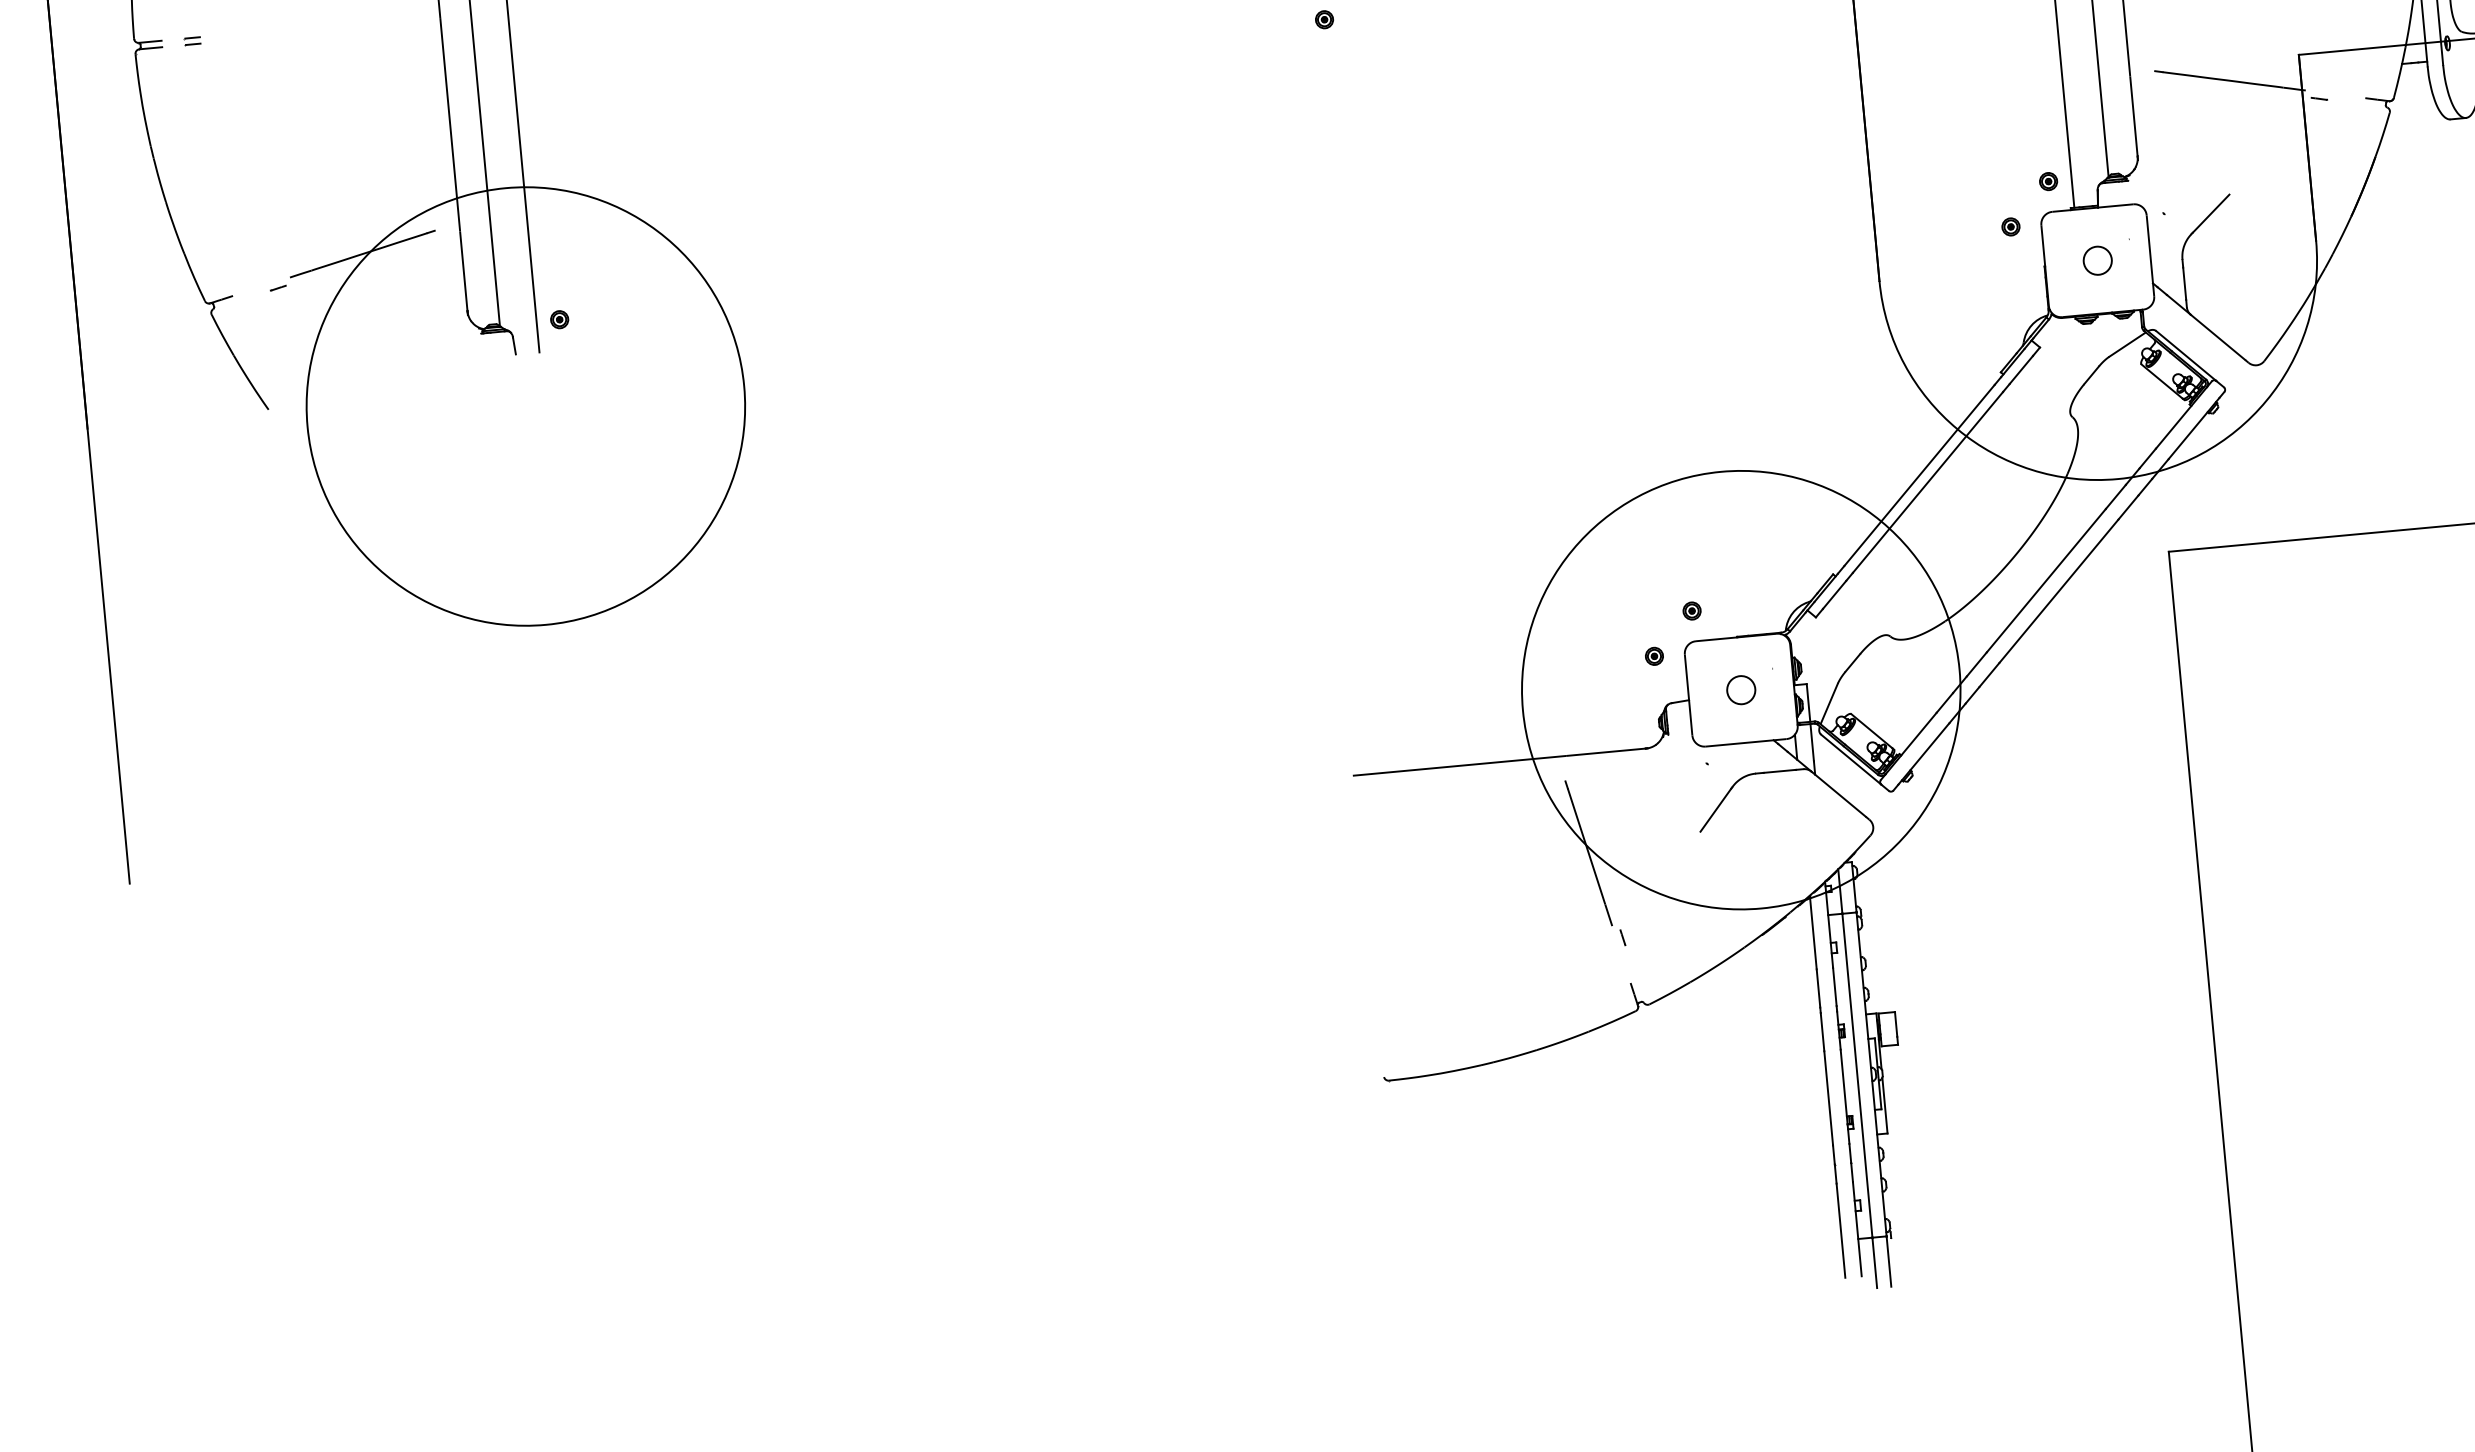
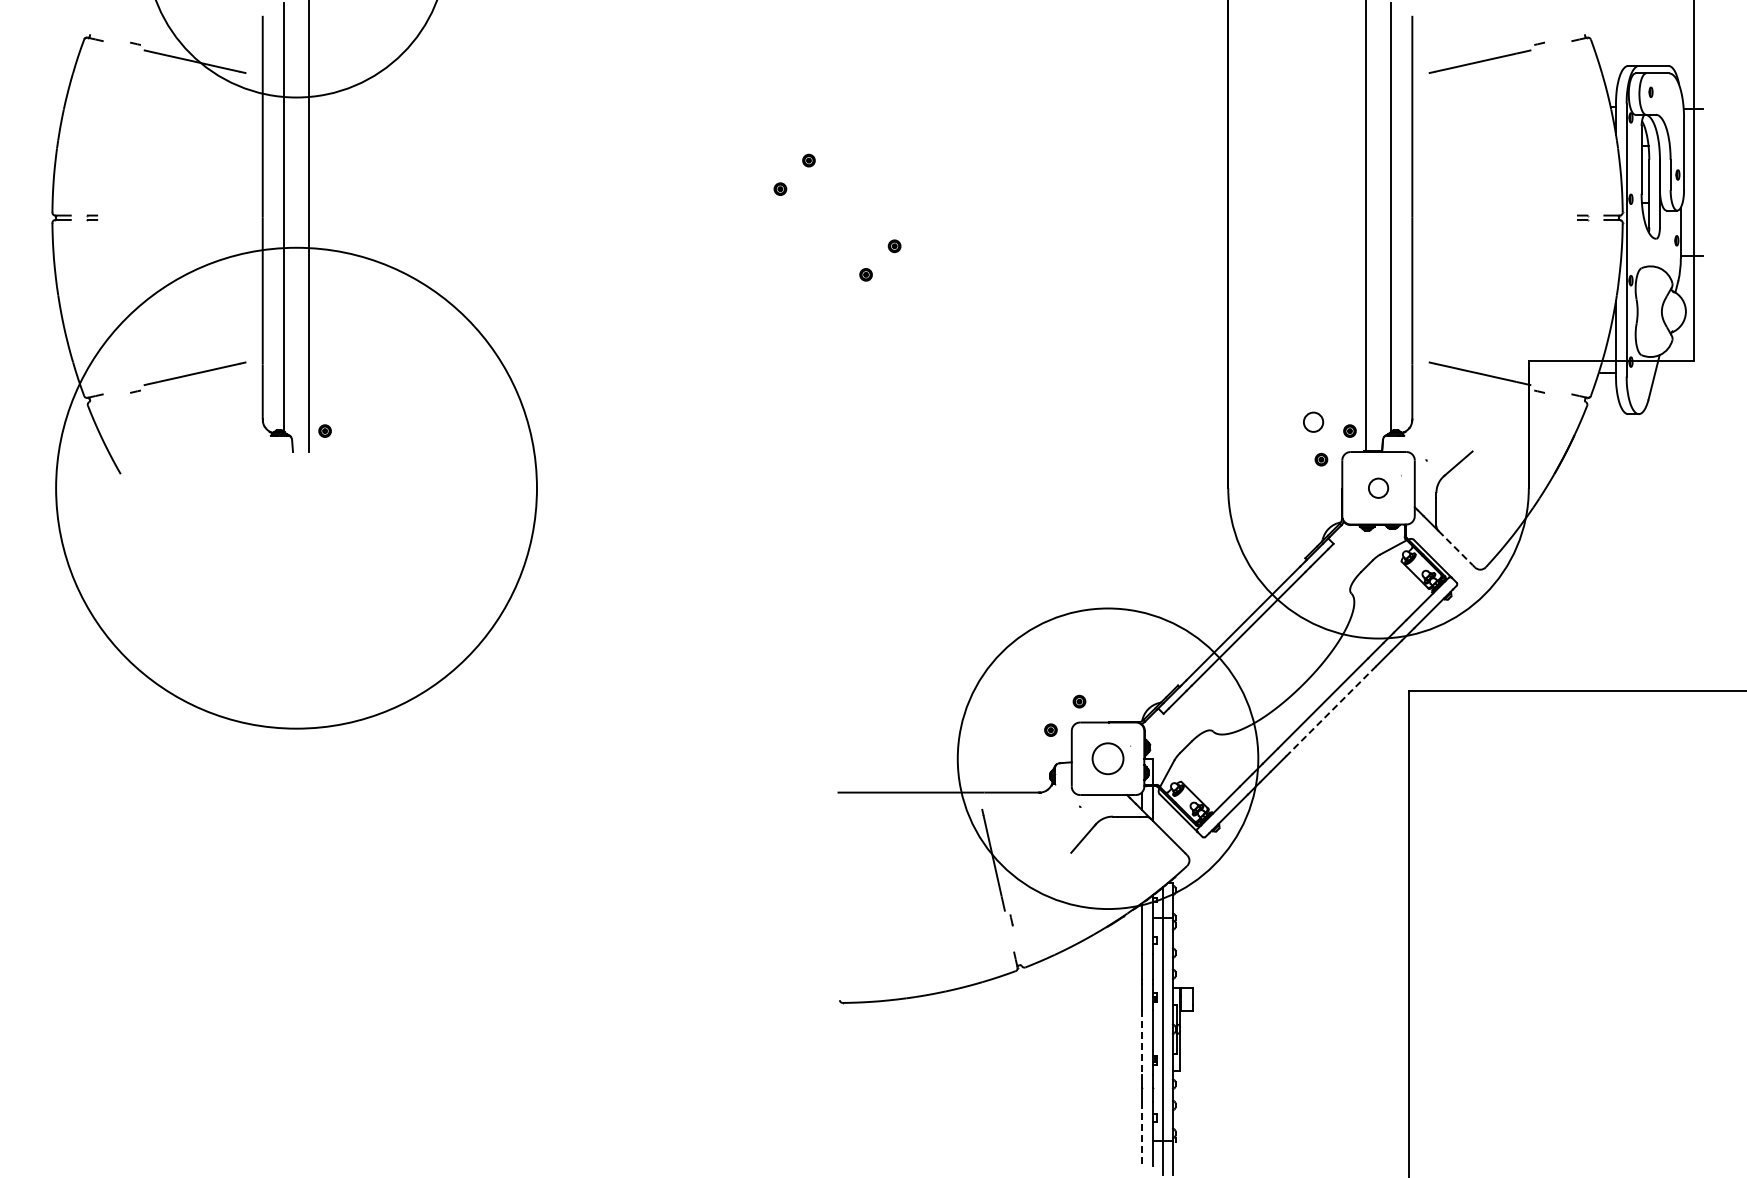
circle: (1994, 172) -> (1313, 421), added
line: (2219, 337) -> (1456, 548), solid -> dashed
circle: (525, 405) -> (296, 487), size x1.6
line: (2059, 591) -> (1331, 711), solid -> dashed
circle: (1740, 689) -> (1107, 758), size x1.6
line: (1828, 1099) -> (1141, 1043), solid -> dashed
line: (1840, 1231) -> (1141, 1134), solid -> dashed

